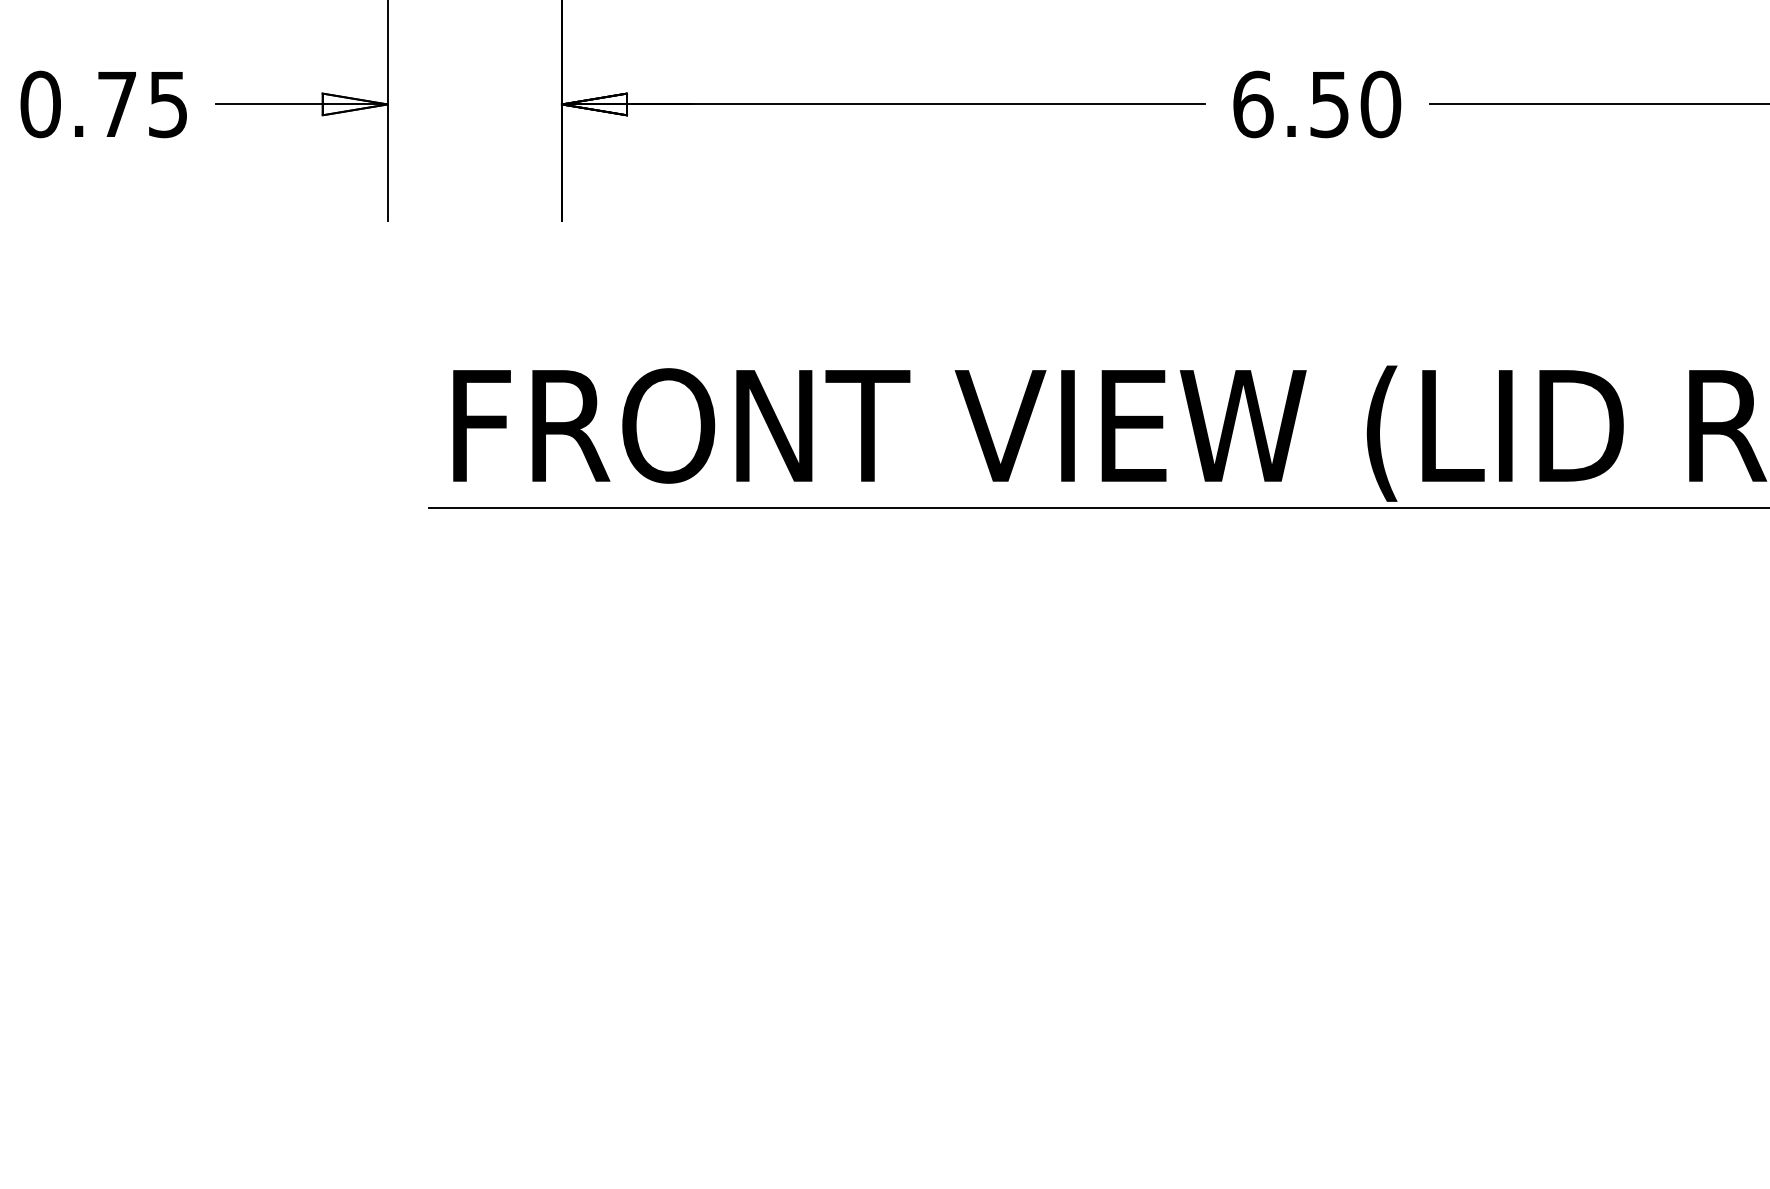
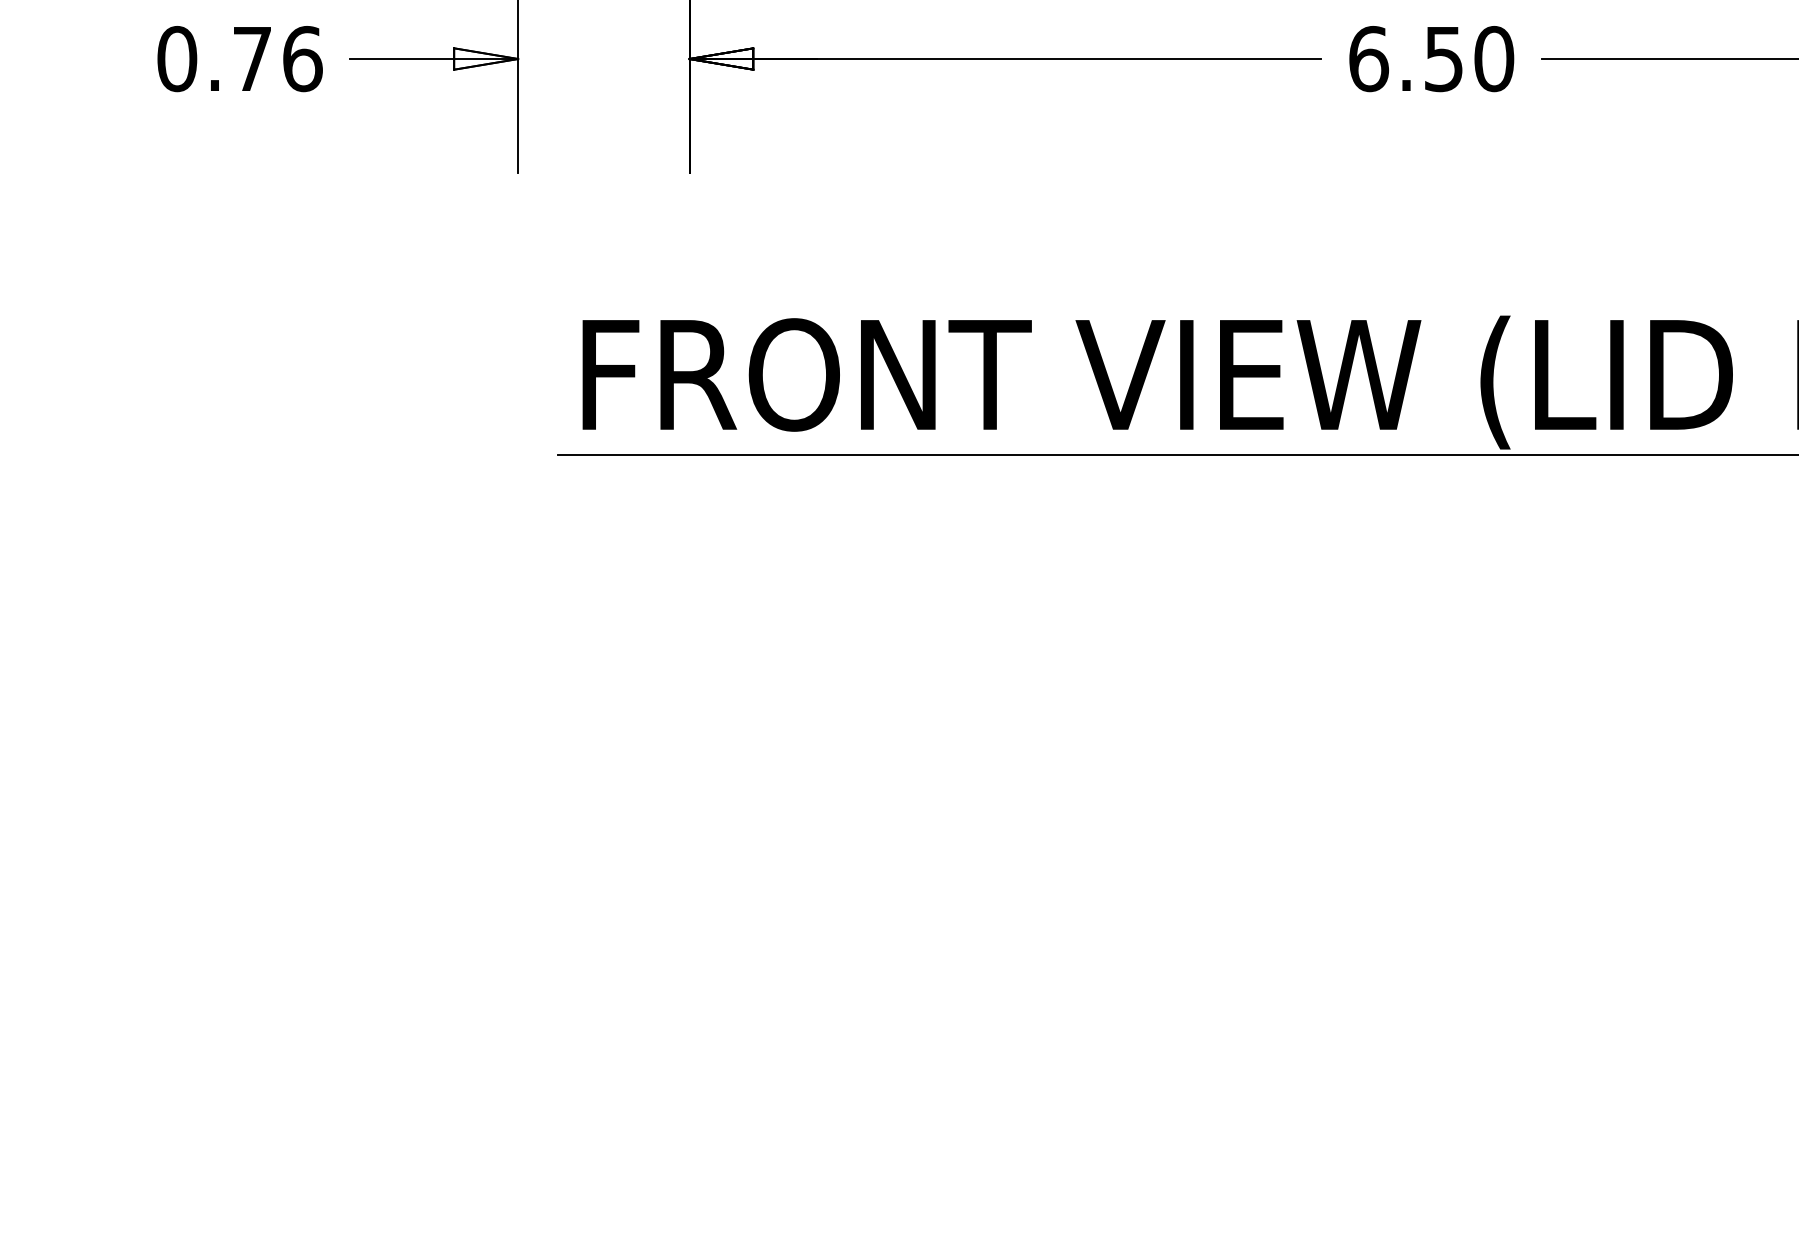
text: (168, 104) -> (302, 59), 0.75 -> 0.76

